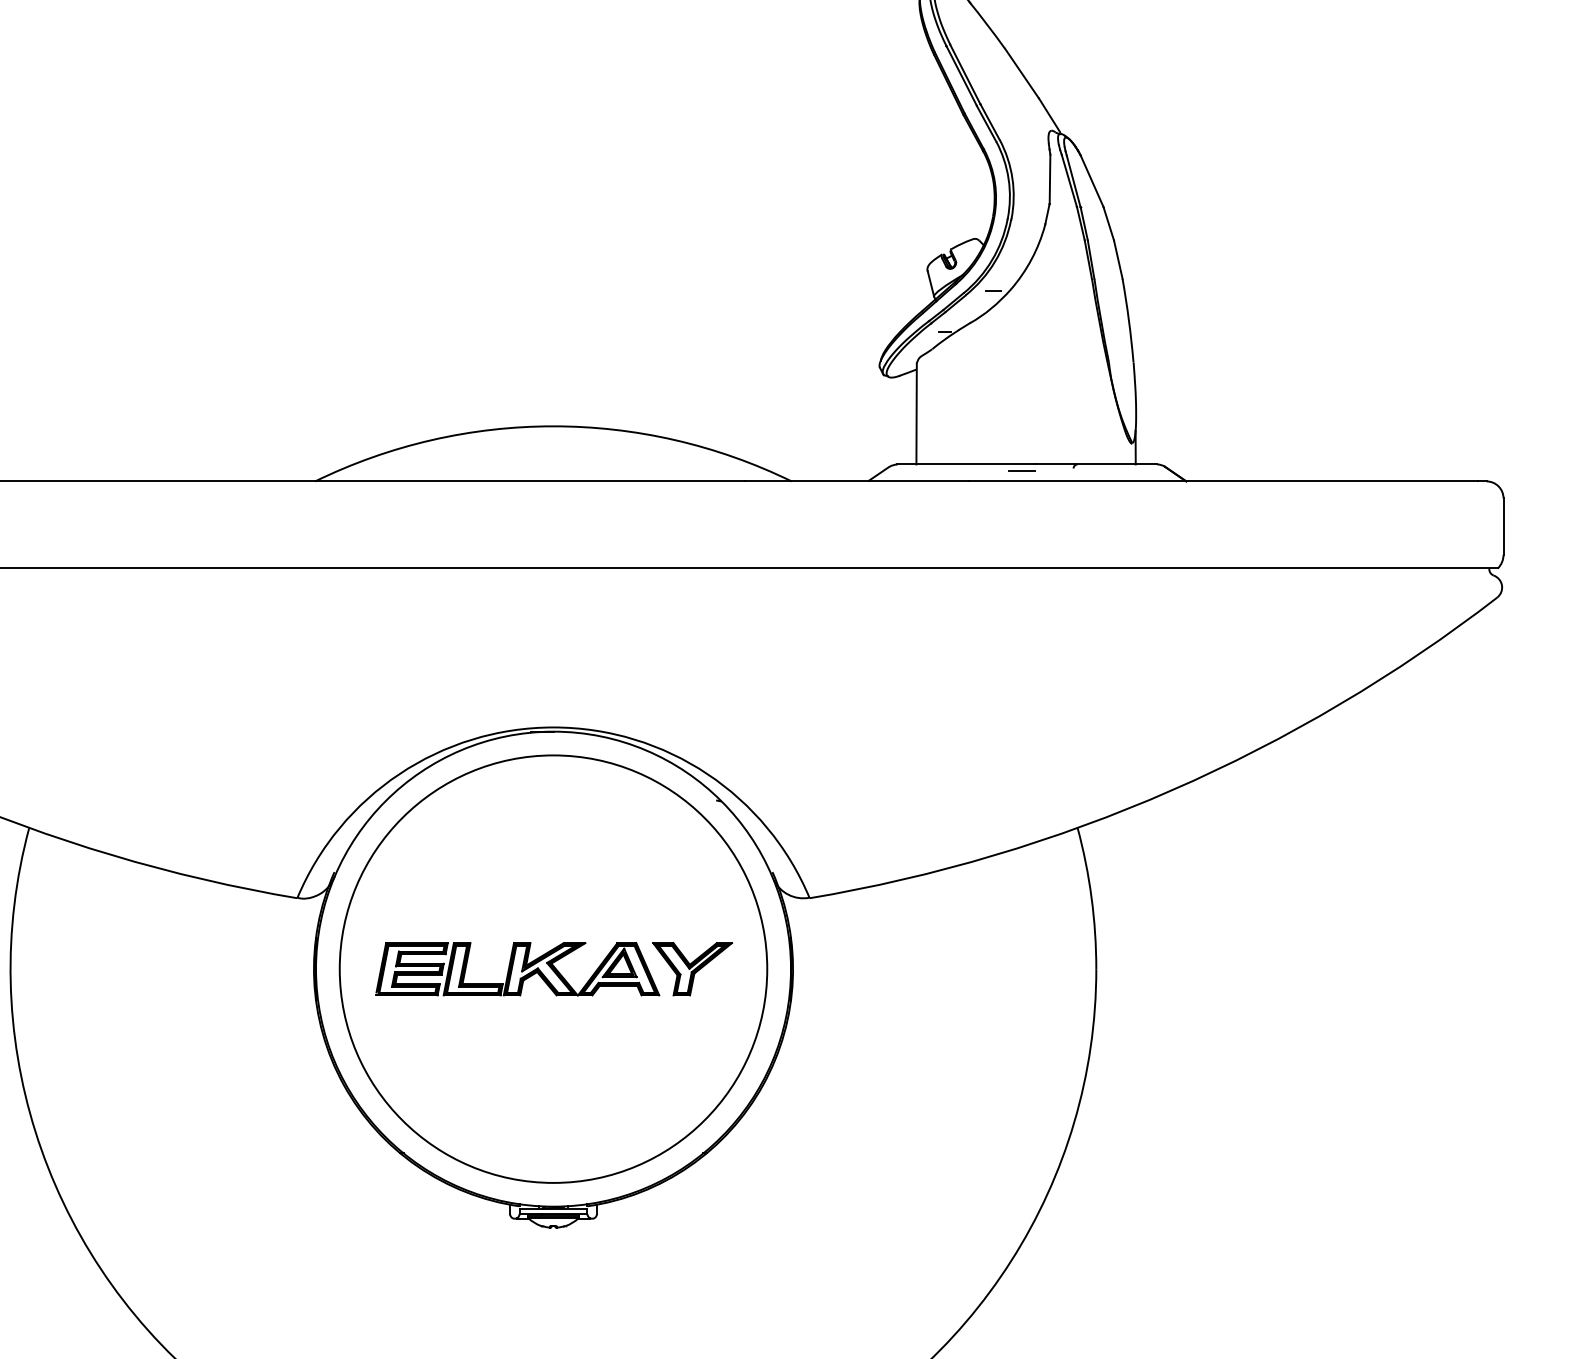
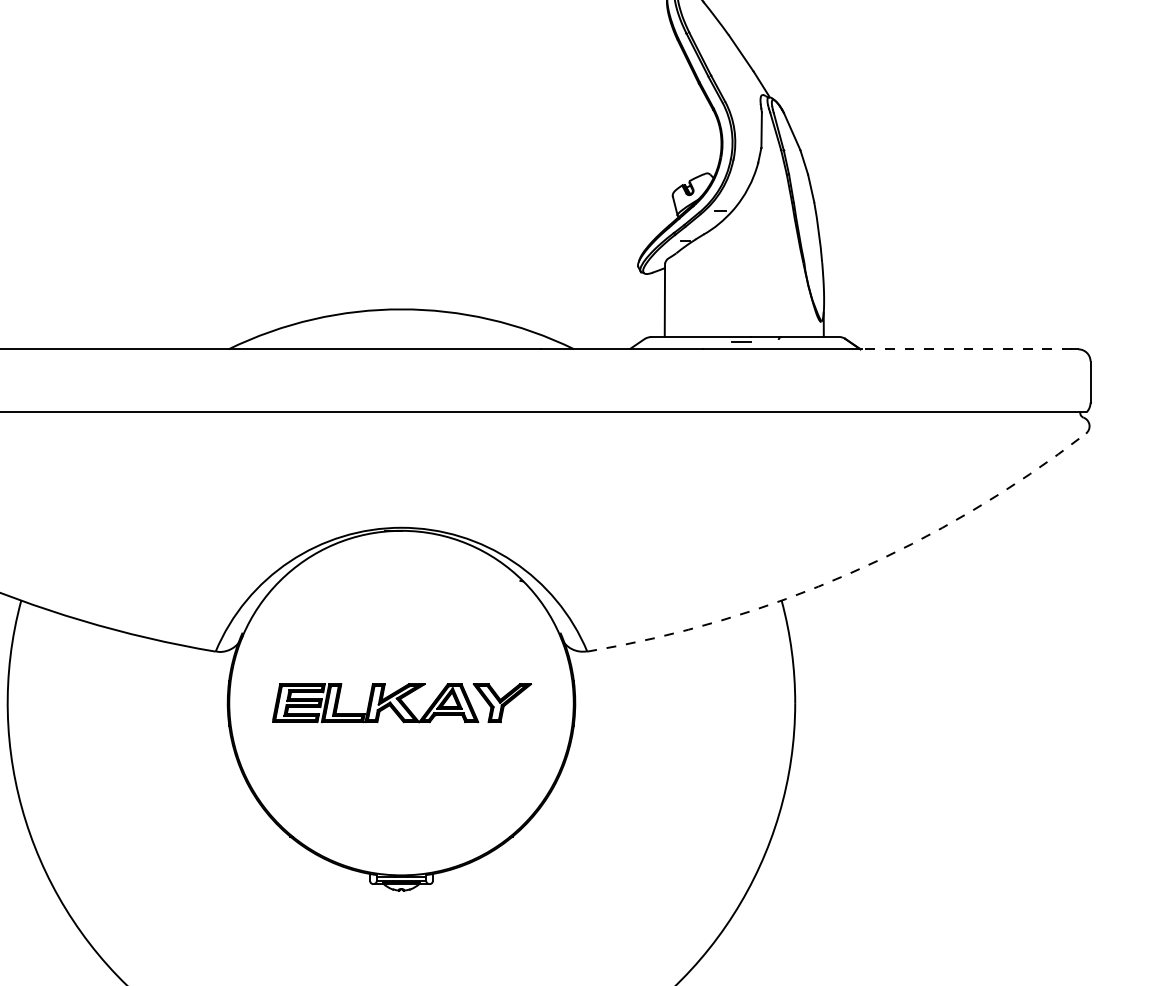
line: (1332, 481) -> (966, 349), solid -> dashed
arc: (1172, 790) -> (850, 573), solid -> dashed
circle: (553, 968) -> (401, 702), removed

